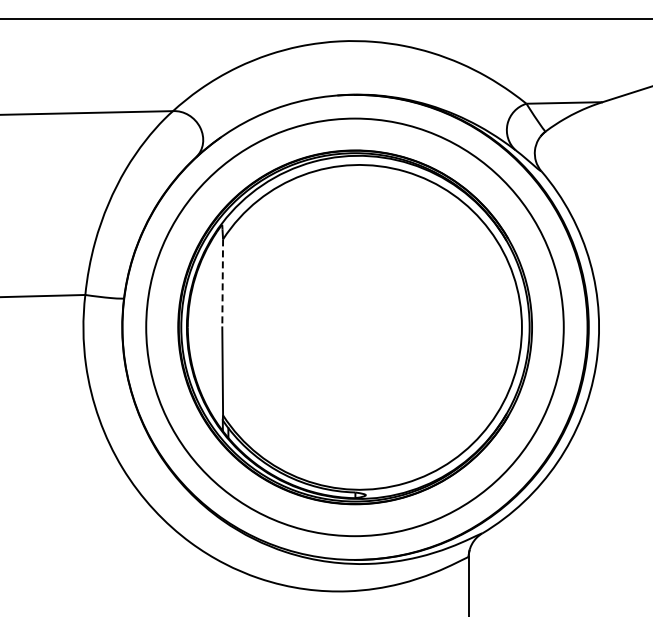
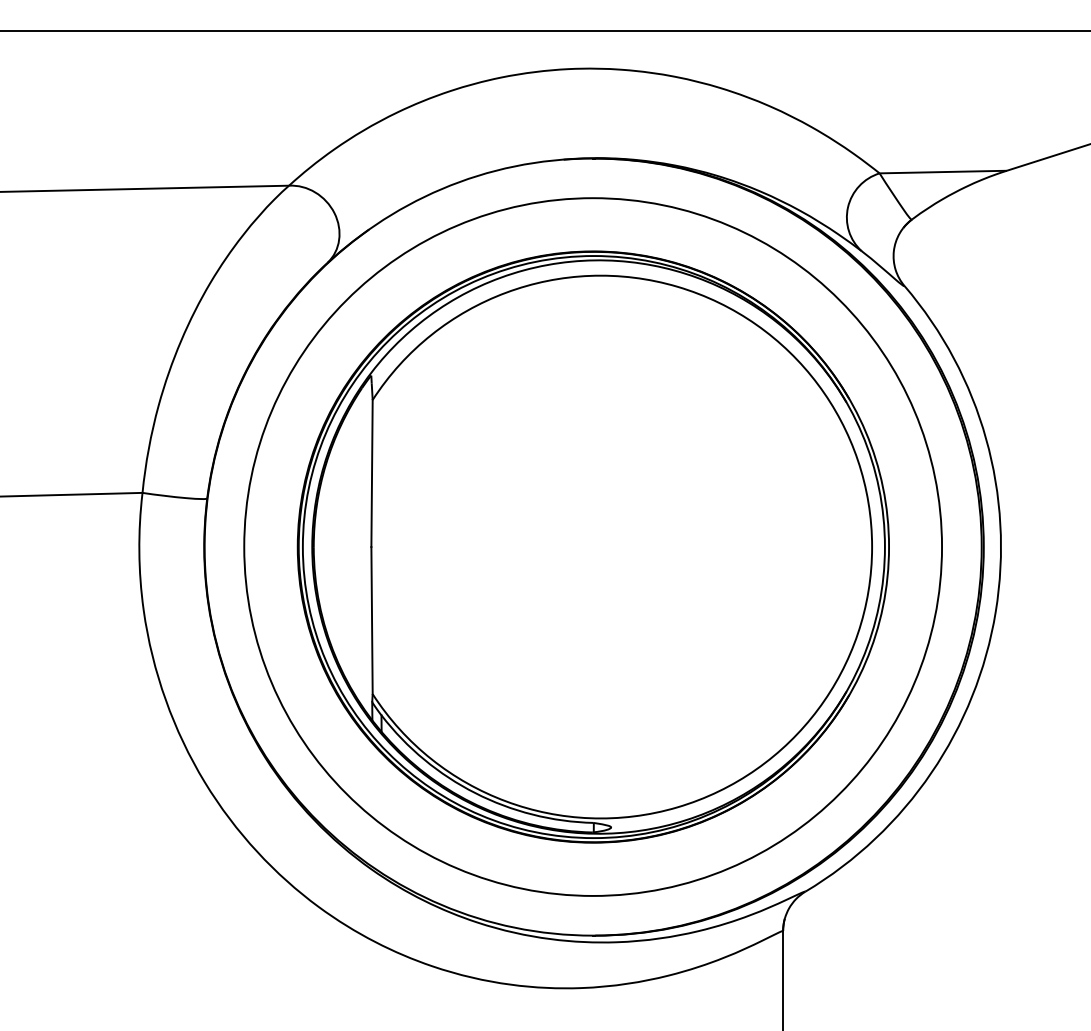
line: (222, 283) -> (371, 473), dashed -> solid

